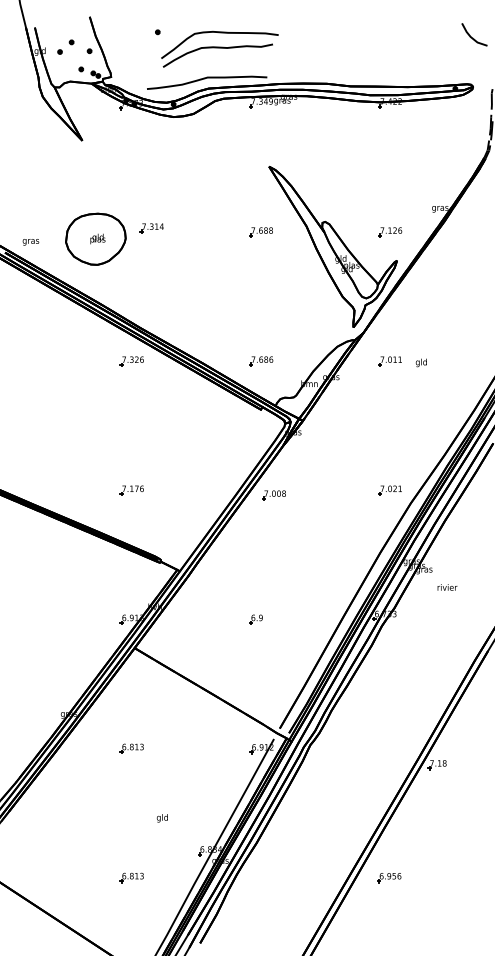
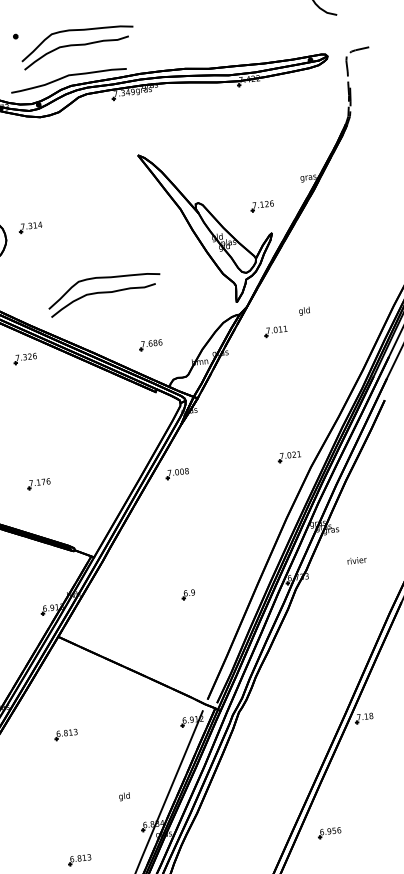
part: (260, 232) -> (136, 220), removed
part: (219, 304) -> (104, 294), added
text: (420, 362) -> (303, 311), moved
text: (447, 587) -> (357, 560), moved
part: (255, 619) -> (188, 594), moved
text: (161, 818) -> (123, 797), moved

